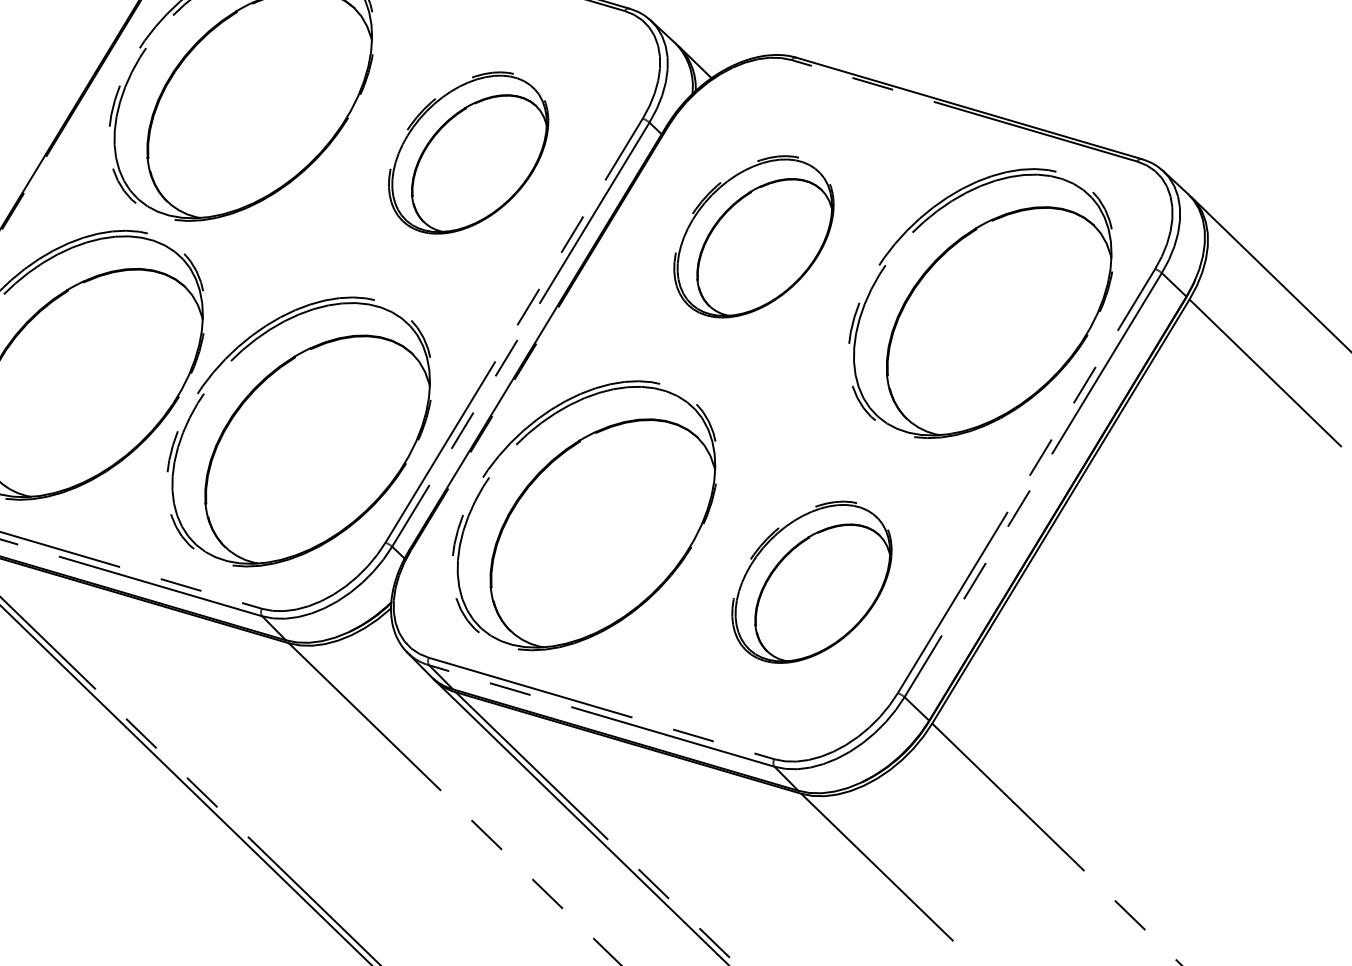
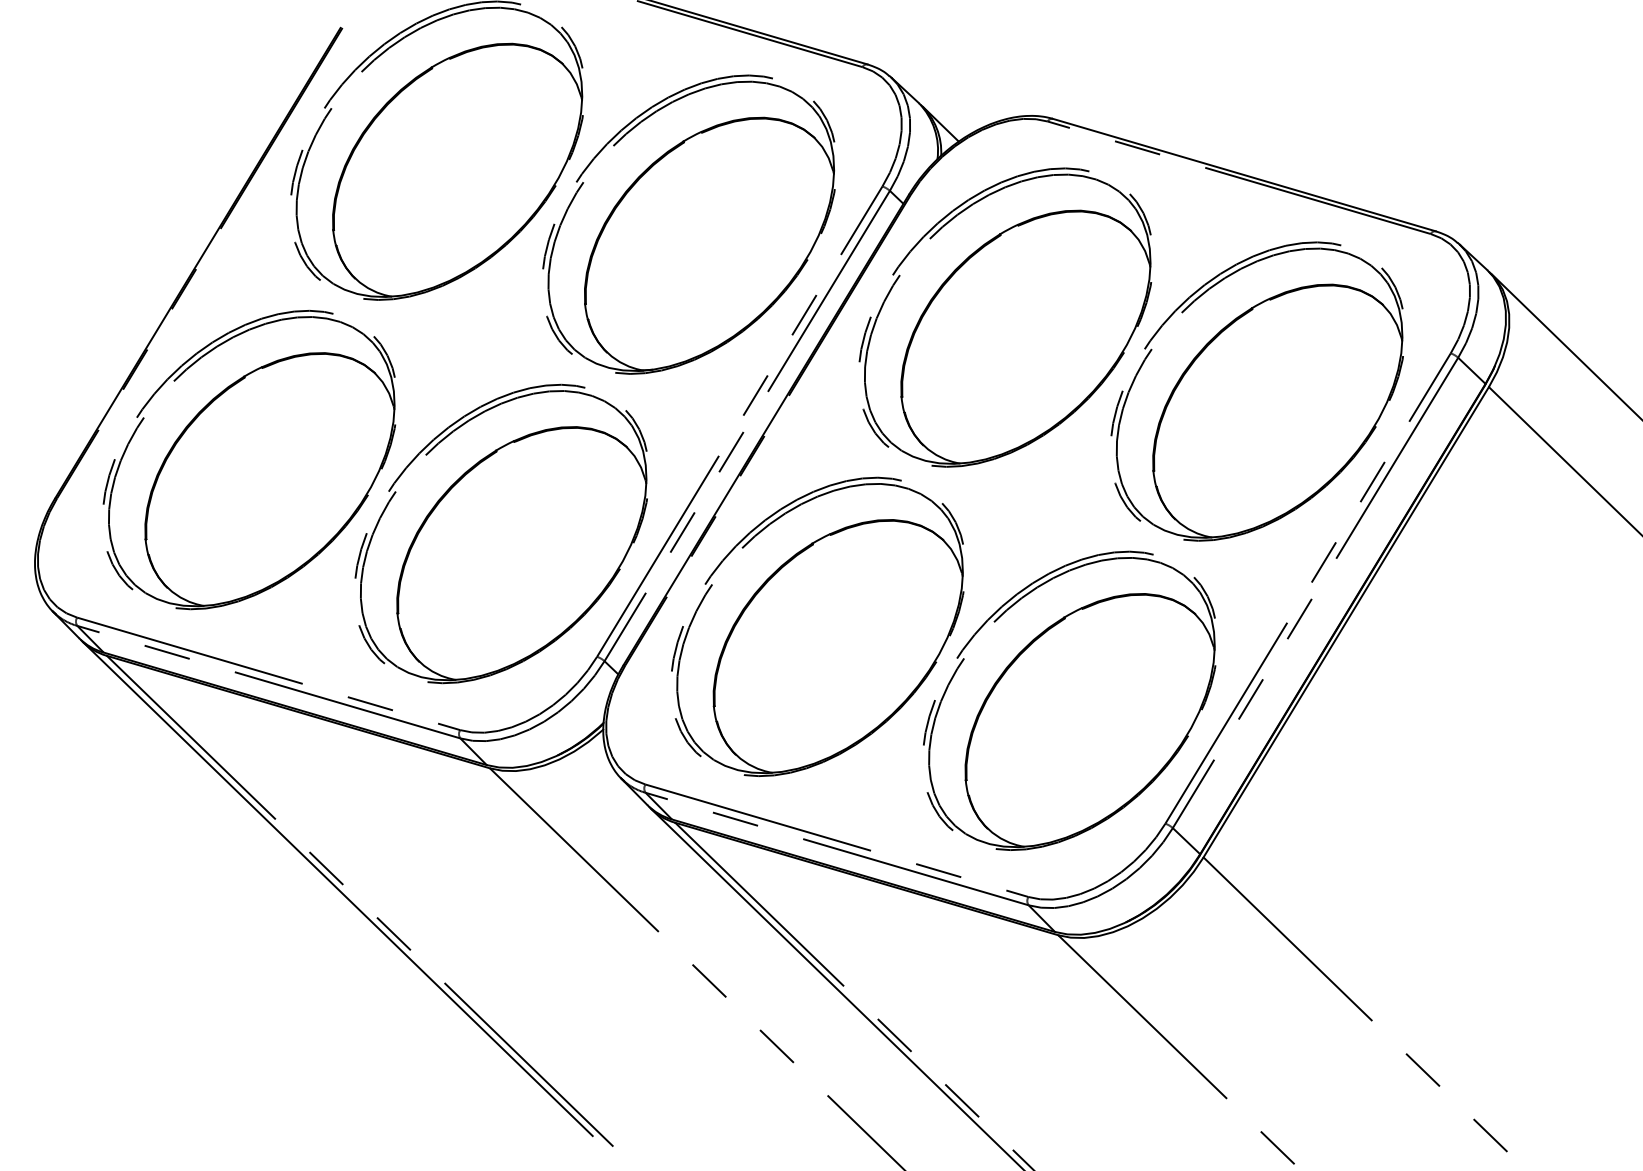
part: (467, 152) -> (688, 224), size x1.67
part: (753, 236) -> (1005, 317), size x1.67
part: (811, 582) -> (1069, 700), size x1.67

